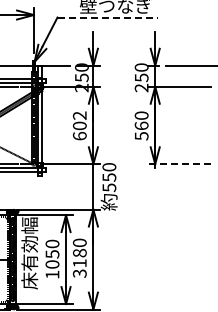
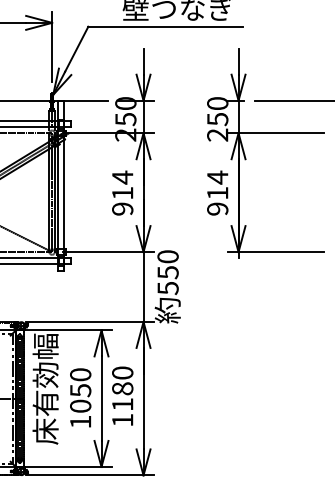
line: (108, 17) -> (166, 26), dashed -> solid
text: (79, 125) -> (122, 192), 602 -> 914
text: (141, 125) -> (217, 192), 560 -> 914
line: (179, 164) -> (275, 252), dashed -> solid
text: (79, 273) -> (122, 420), 3180 -> 1180

